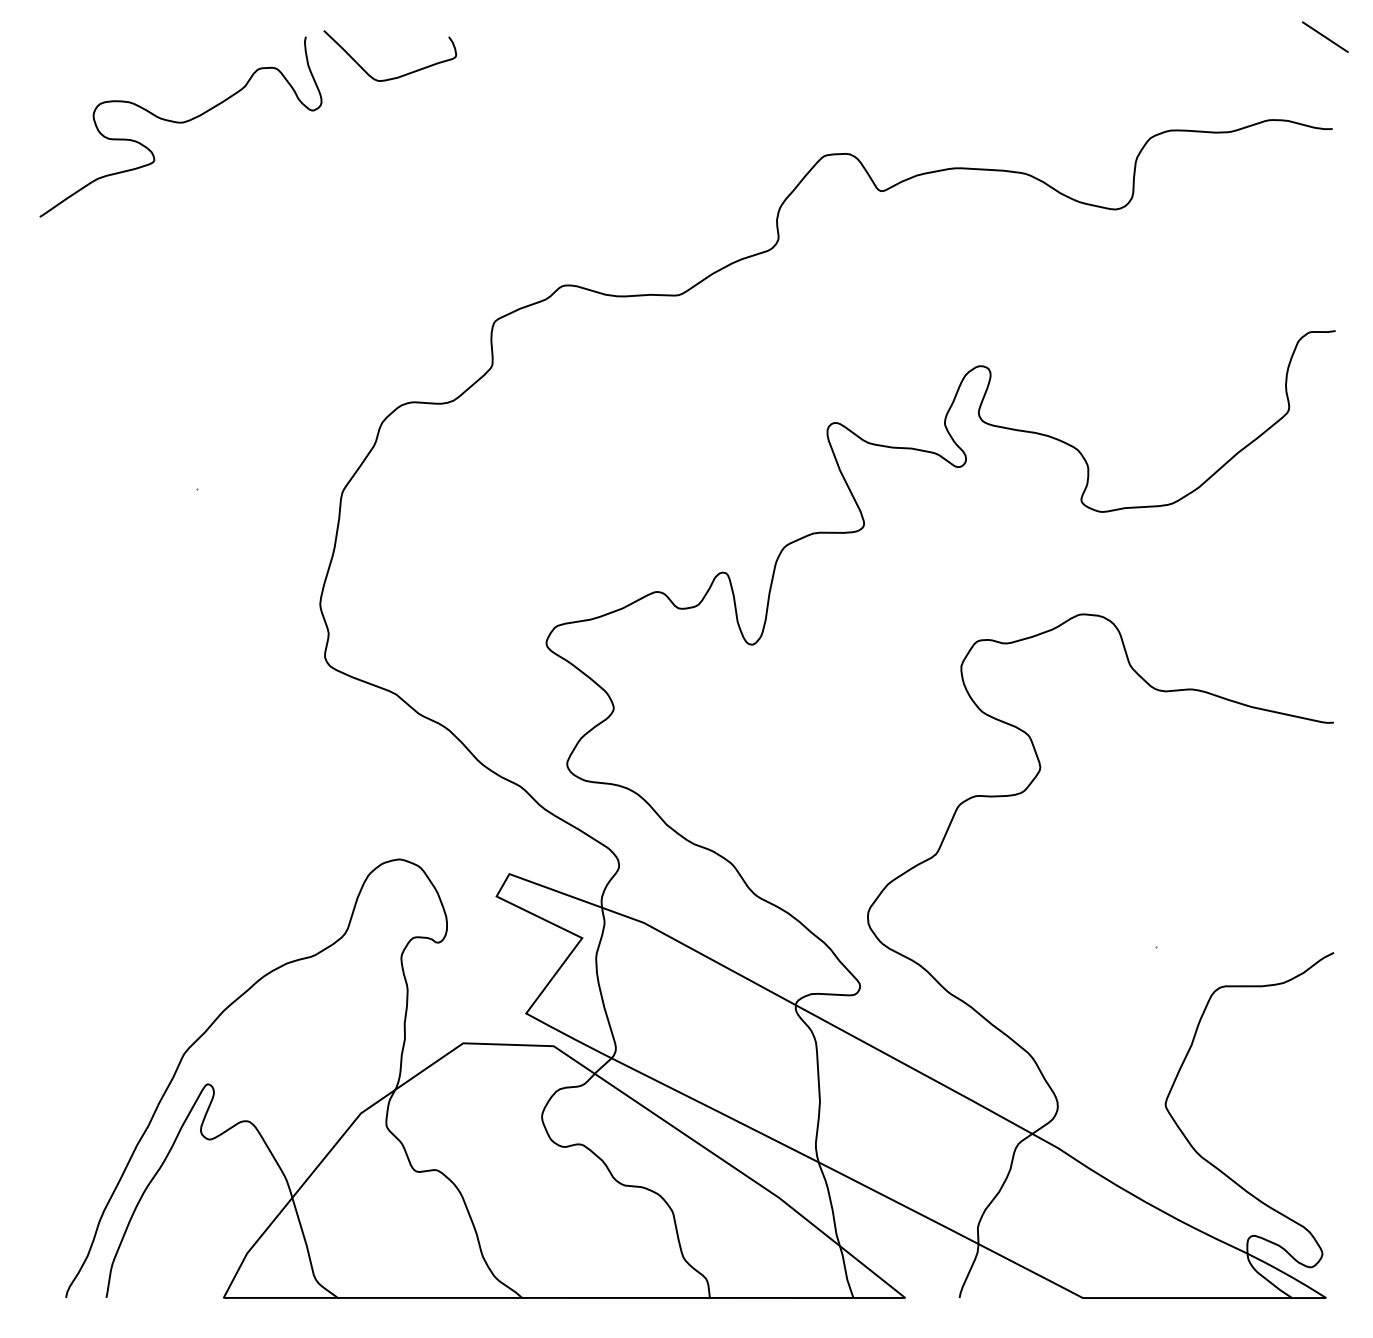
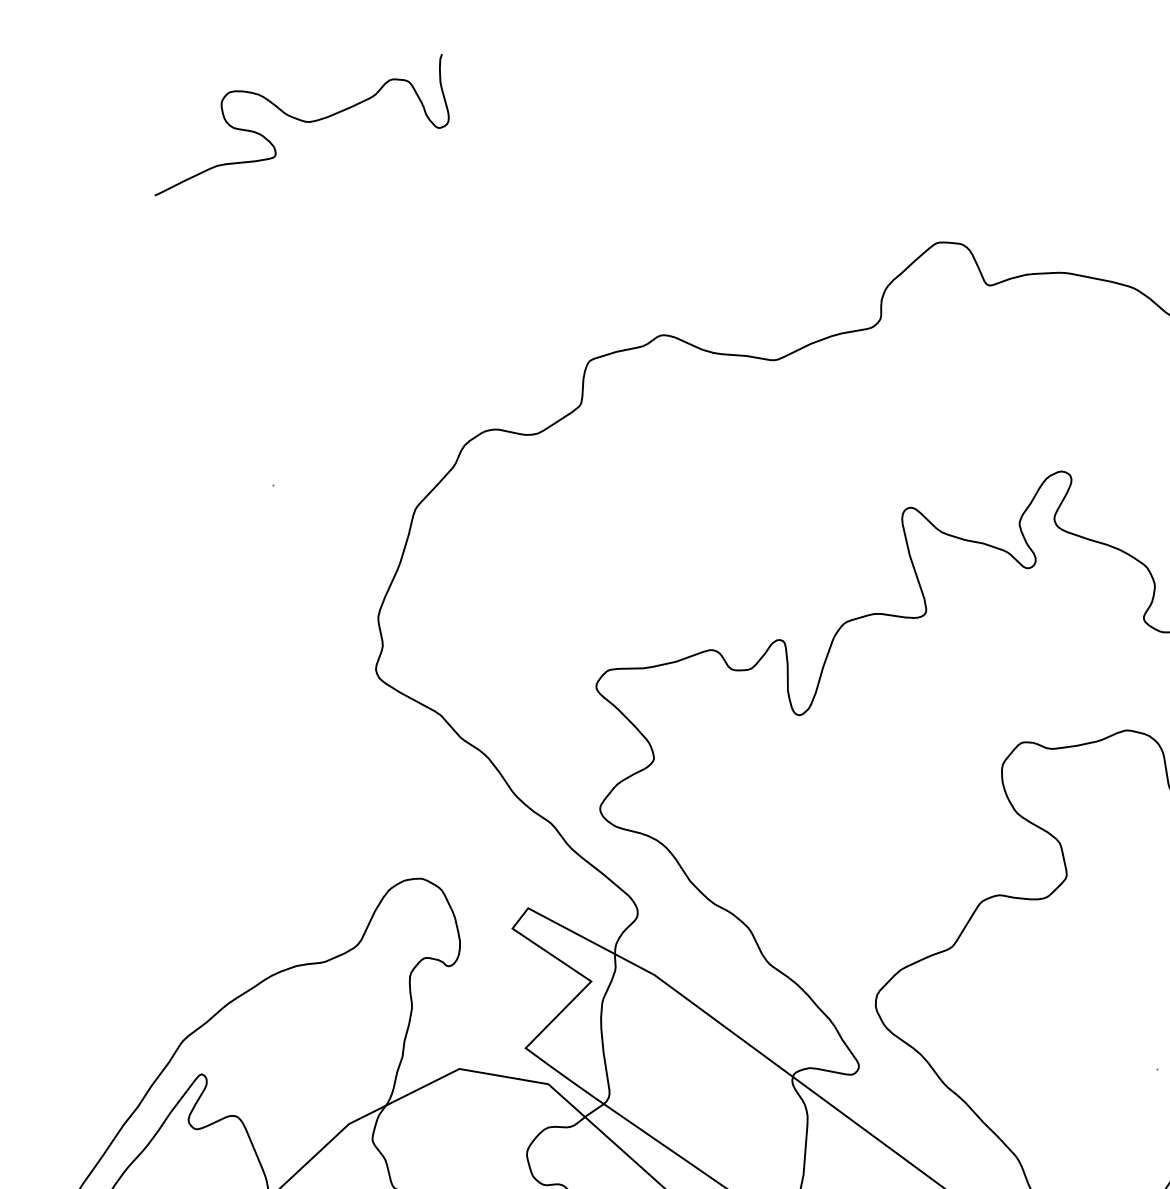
curve: (397, 76) -> (526, 105), removed

